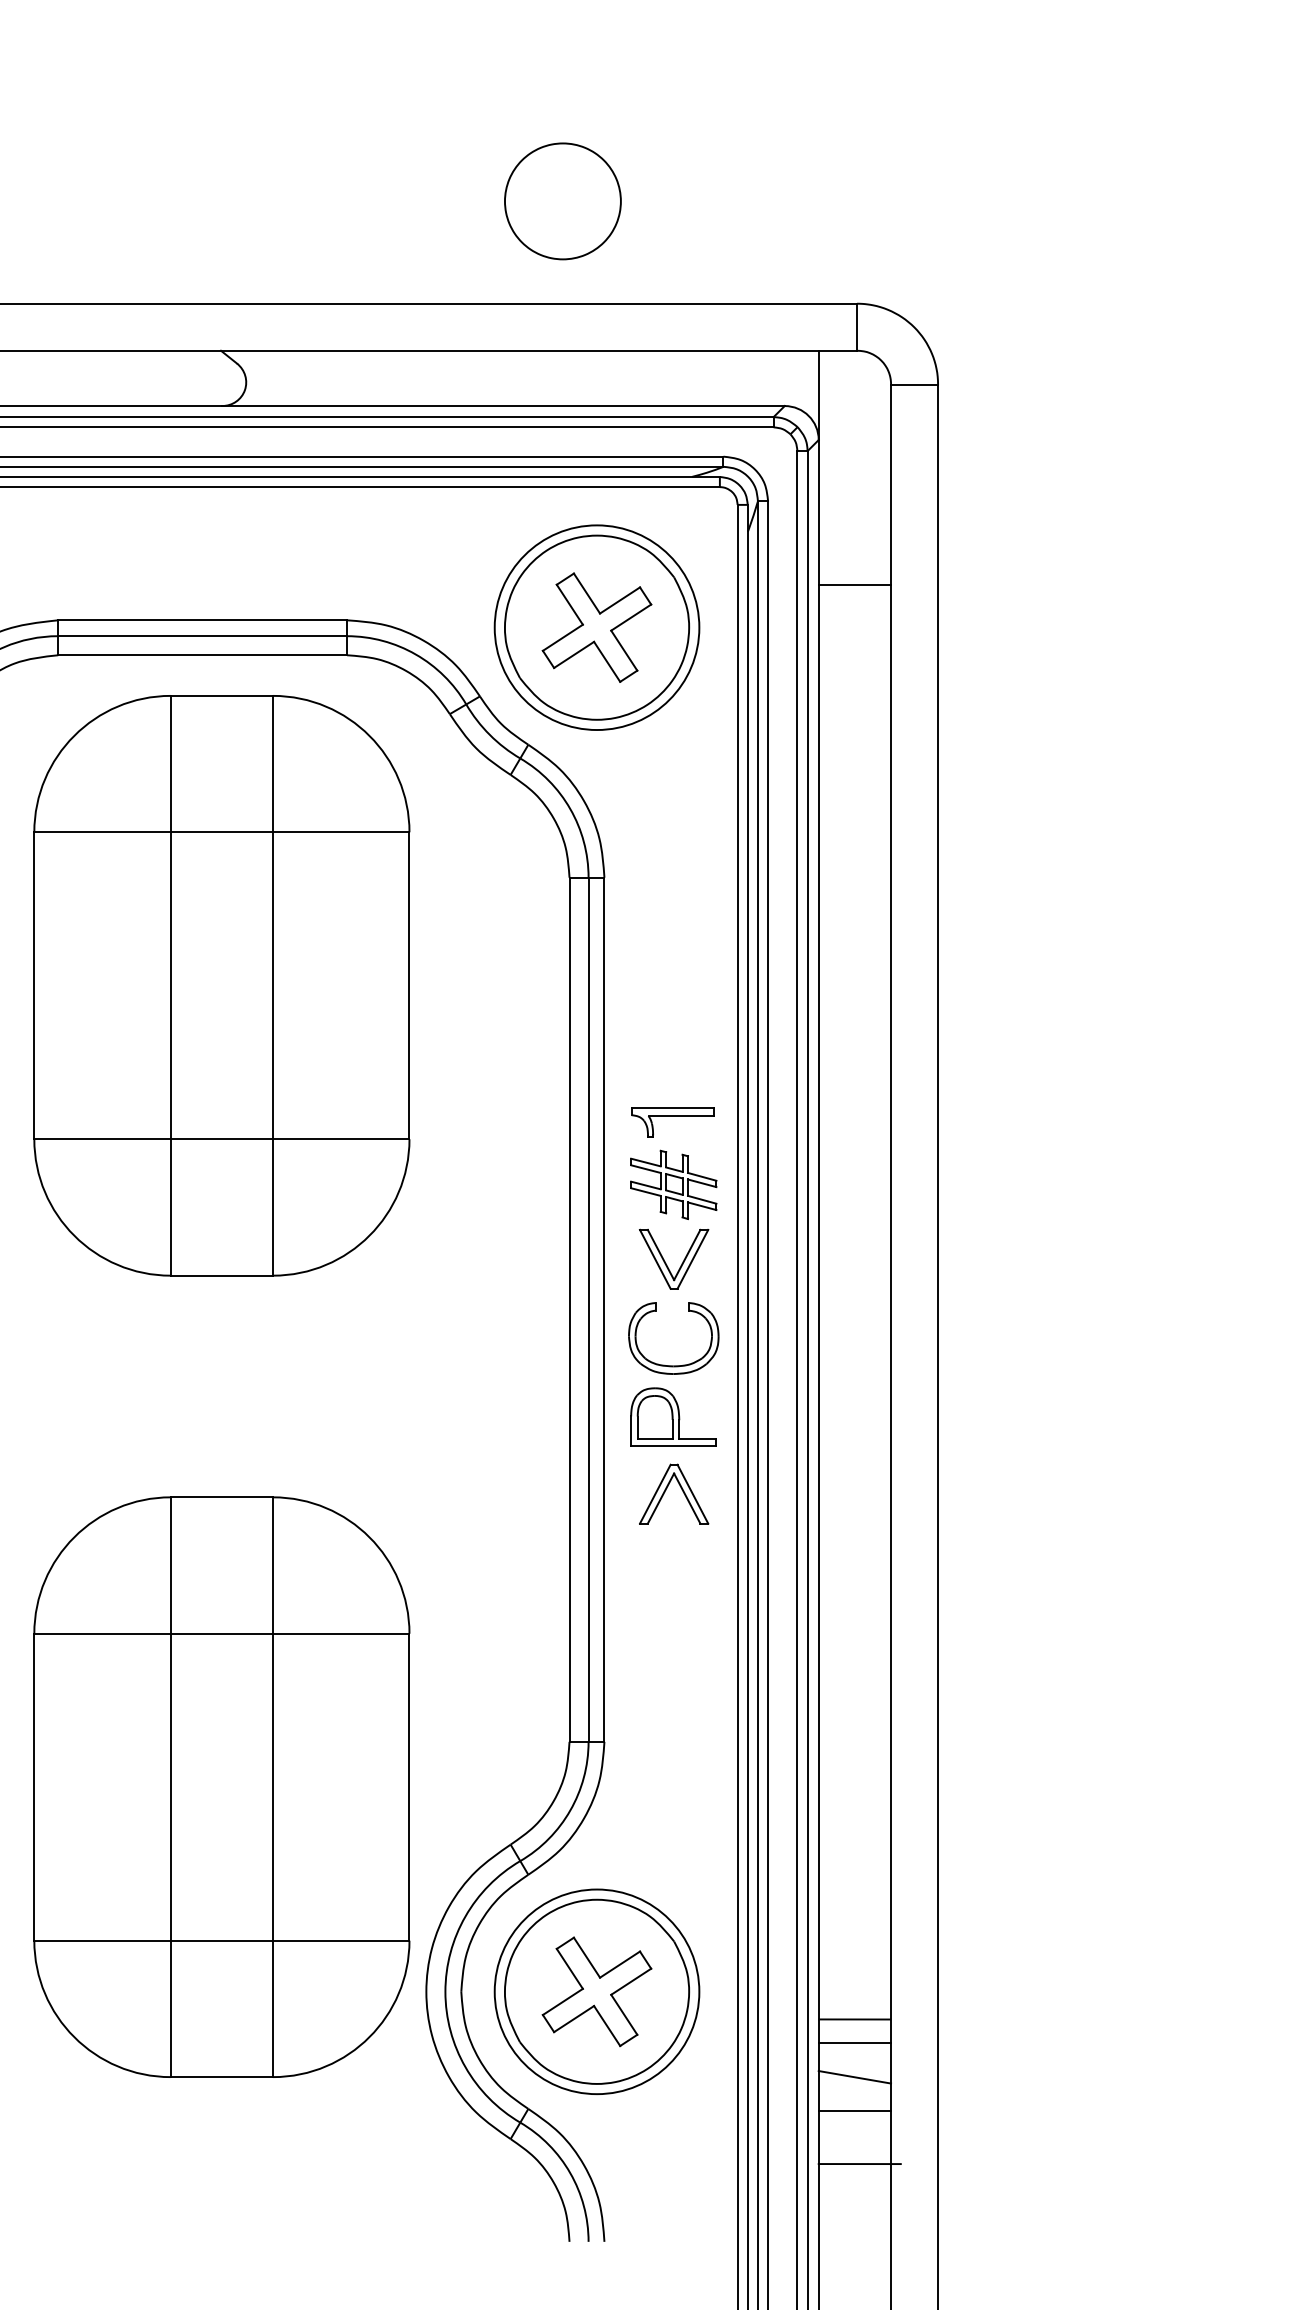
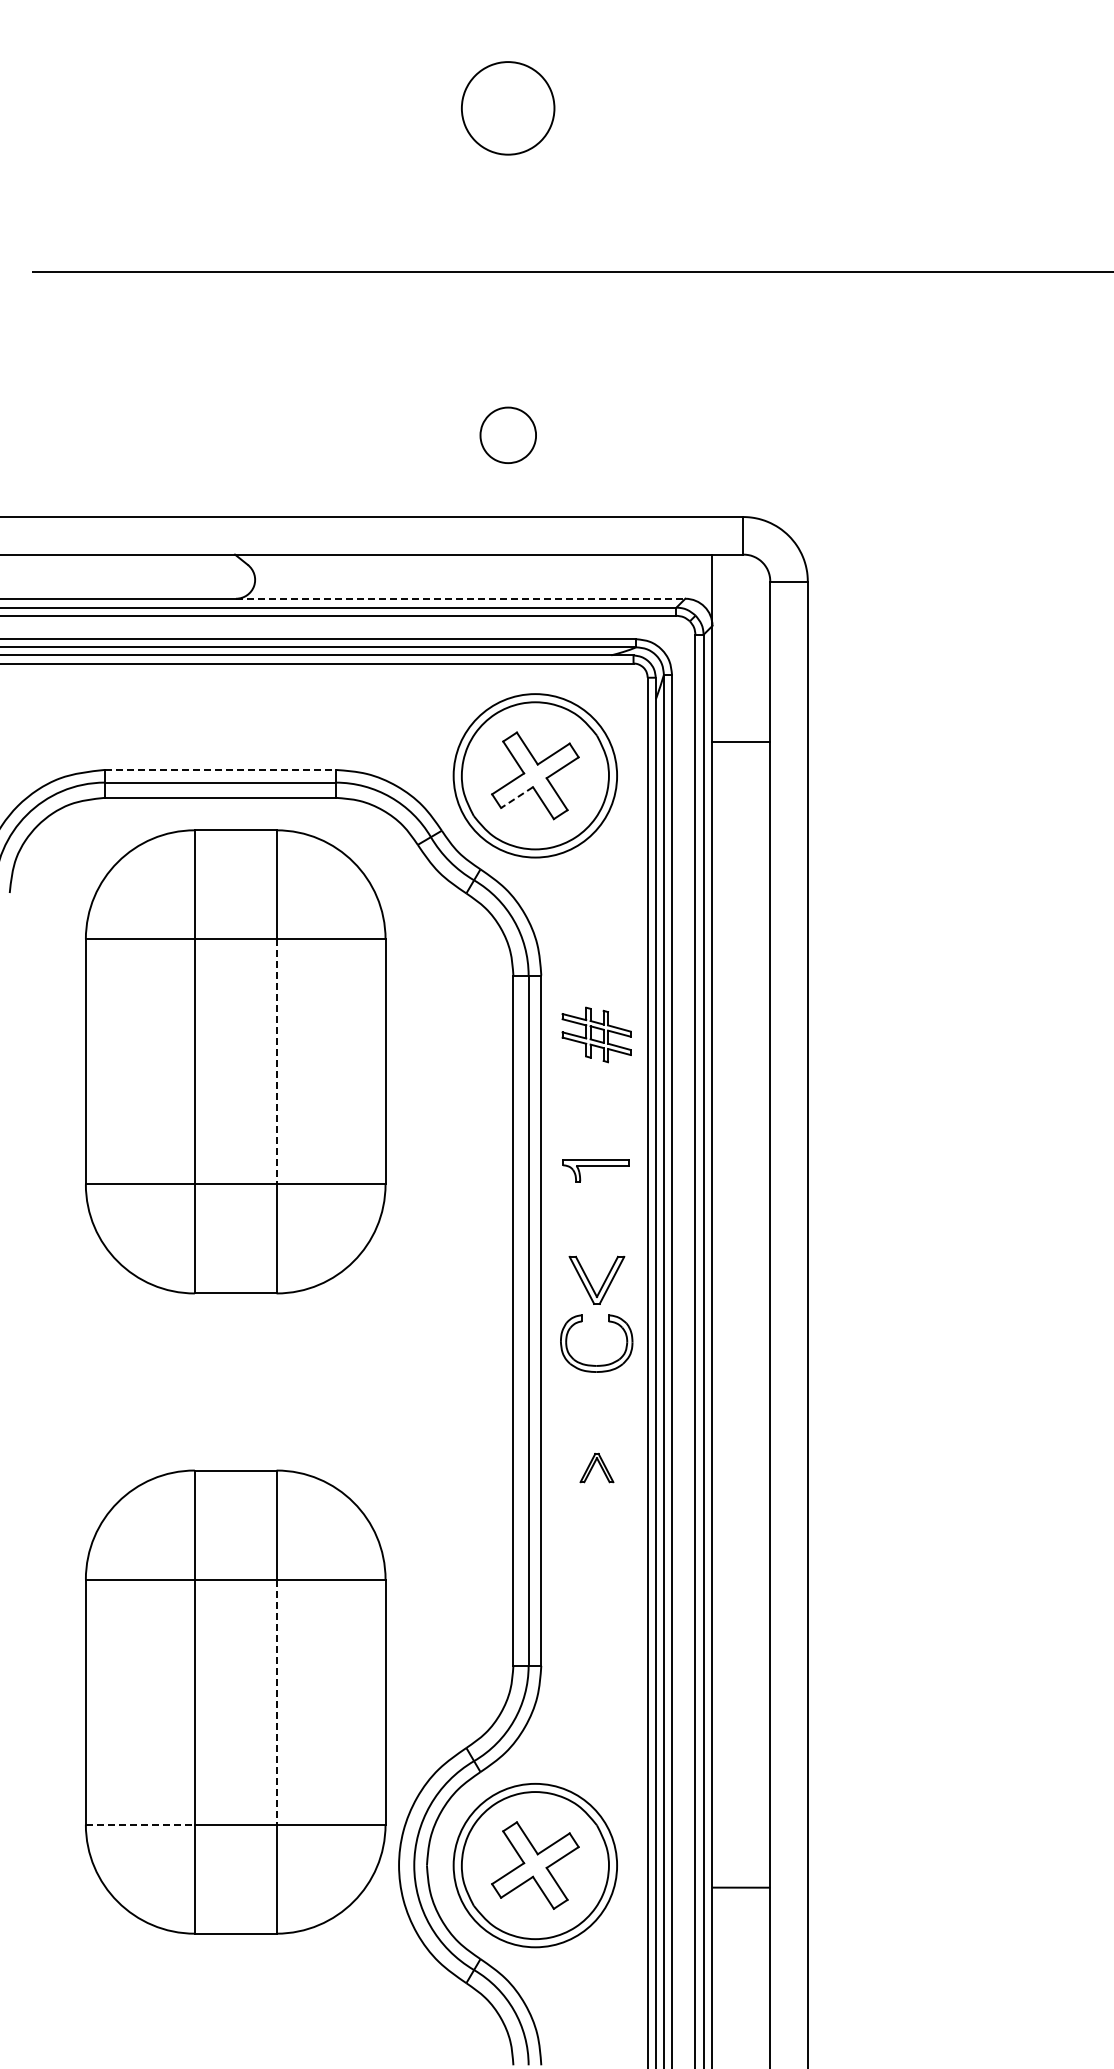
part: (563, 201) -> (508, 435), size x0.6
line: (503, 405) -> (460, 598), solid -> dashed
line: (202, 619) -> (220, 769), solid -> dashed
line: (573, 654) -> (516, 797), solid -> dashed
line: (272, 985) -> (276, 1061), solid -> dashed
part: (673, 1184) -> (596, 1034), moved
part: (673, 1417) -> (596, 1406), removed
part: (673, 1493) -> (596, 1467), size x0.6
line: (272, 1787) -> (276, 1702), solid -> dashed
line: (102, 1940) -> (140, 1824), solid -> dashed
line: (855, 2043) -> (741, 1906), removed
line: (855, 2076) -> (741, 1933), removed
line: (855, 2110) -> (741, 1960), removed
line: (860, 2164) -> (745, 2003), removed

